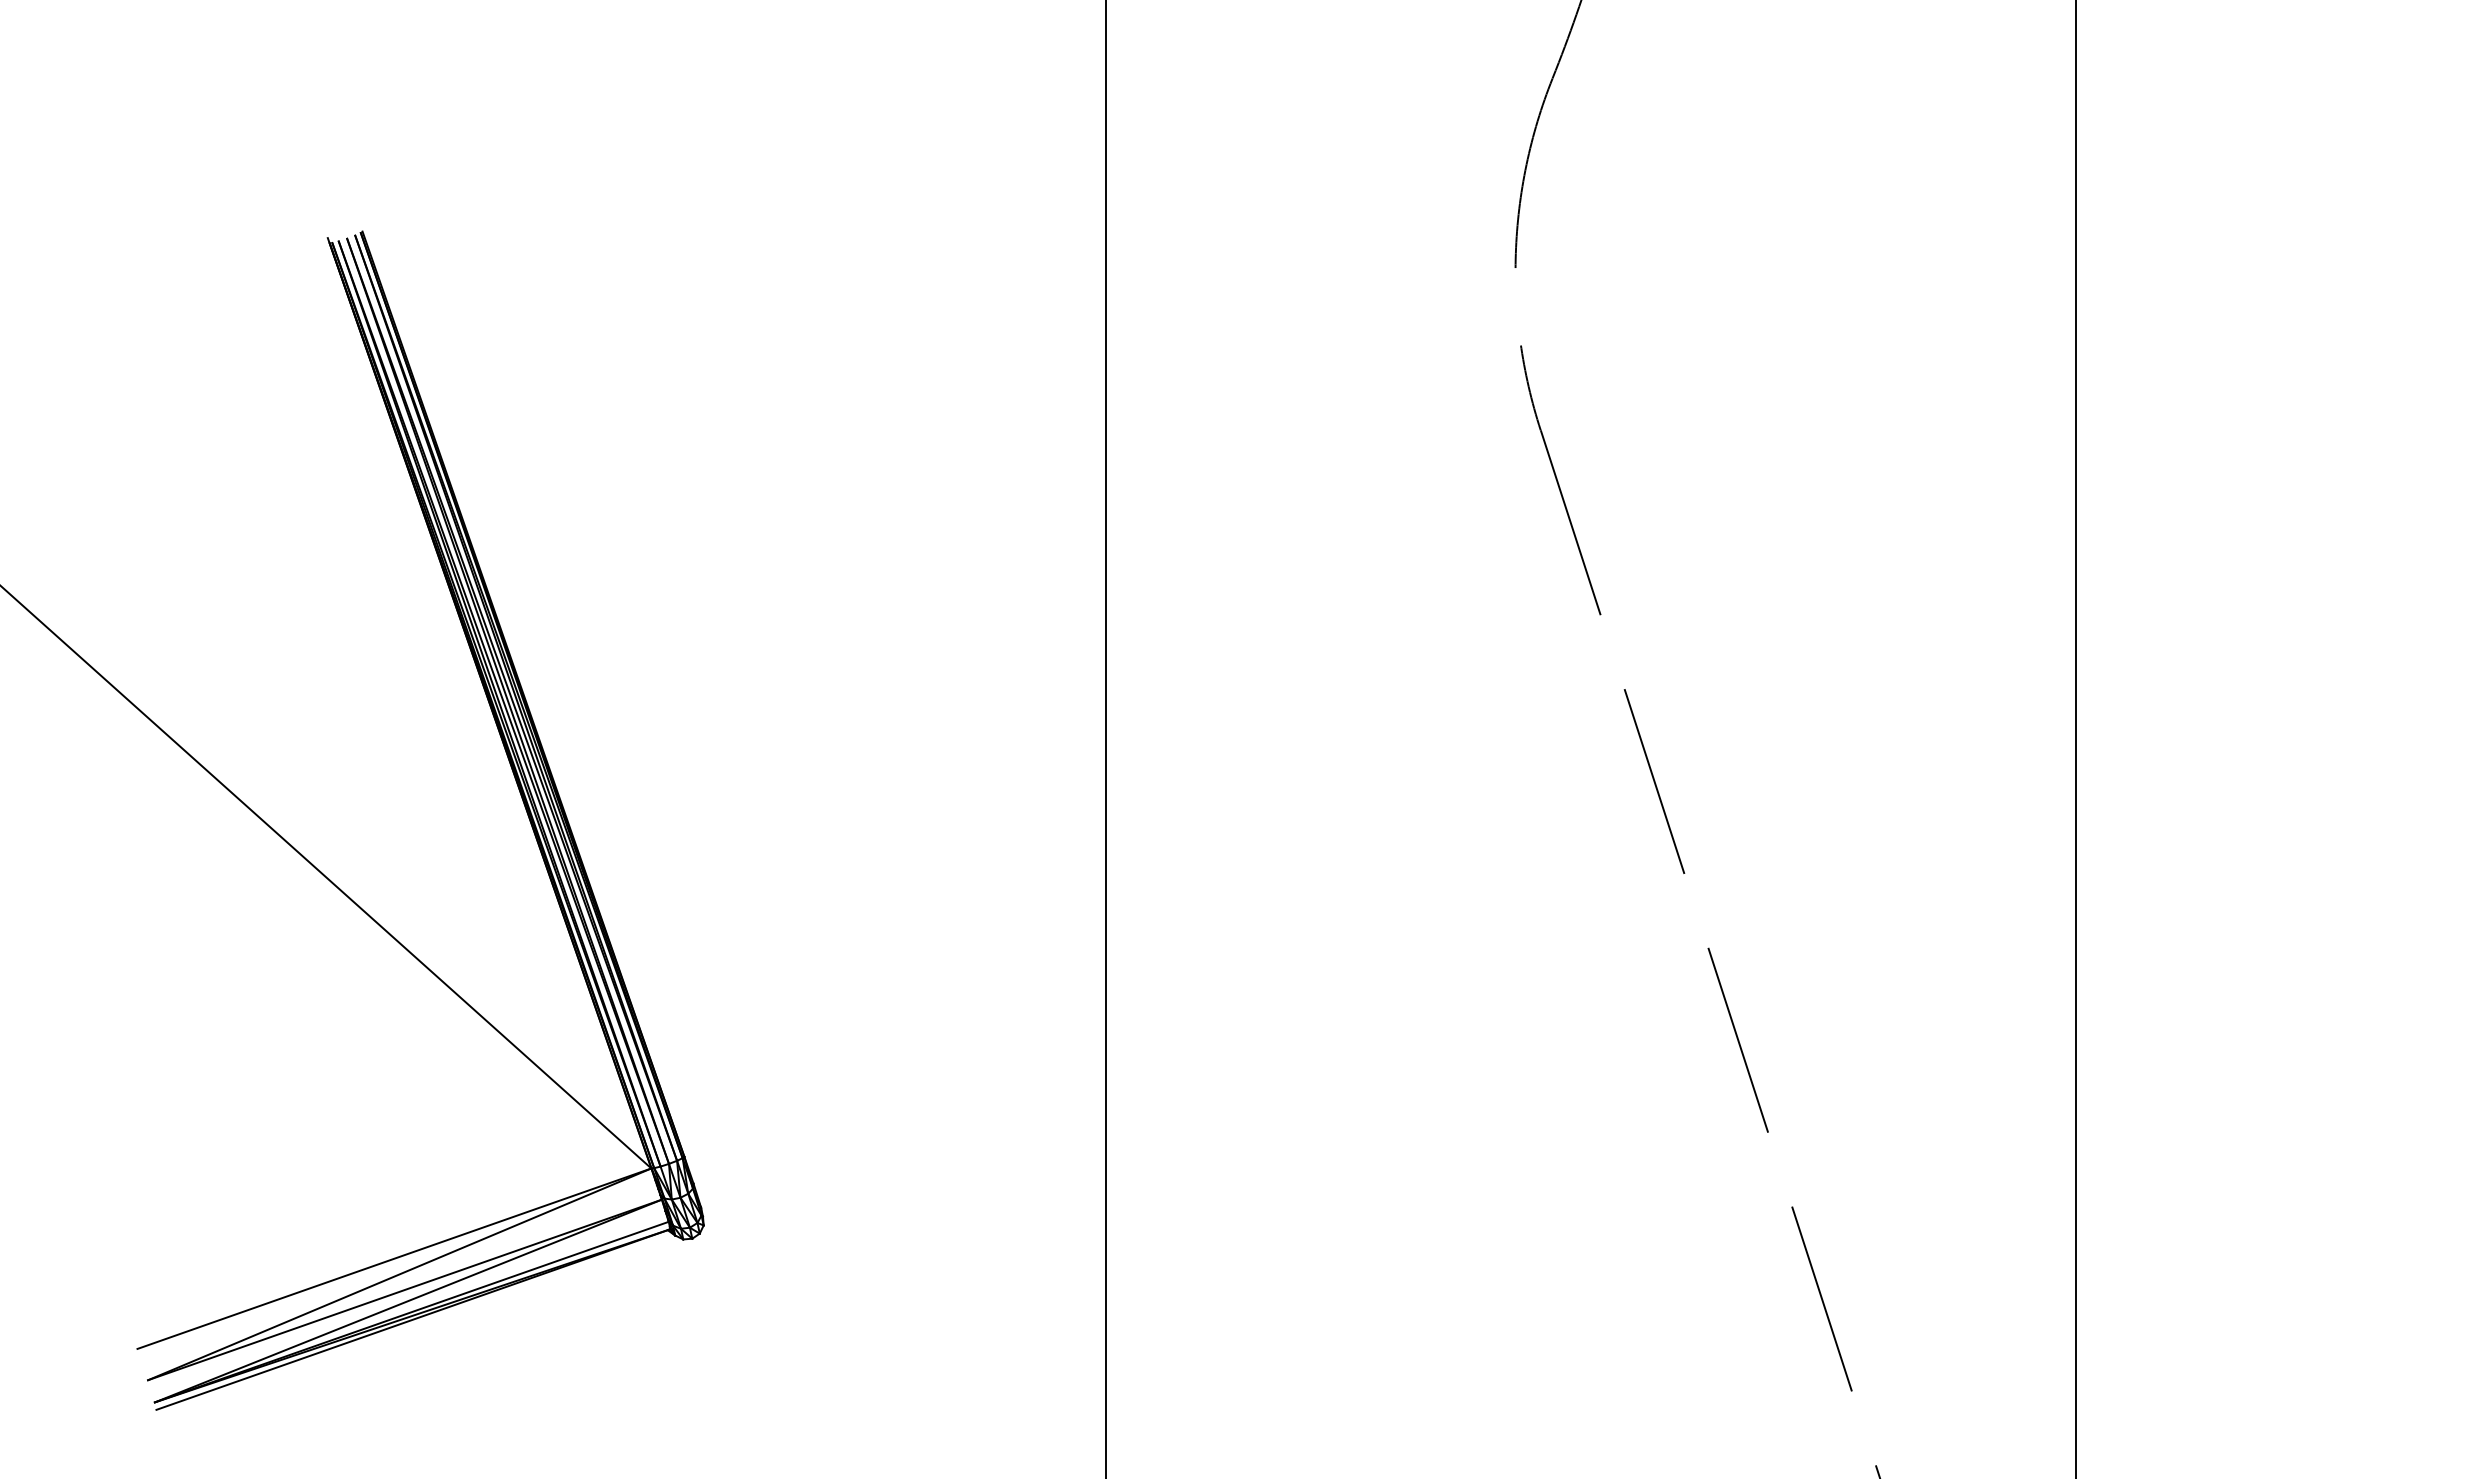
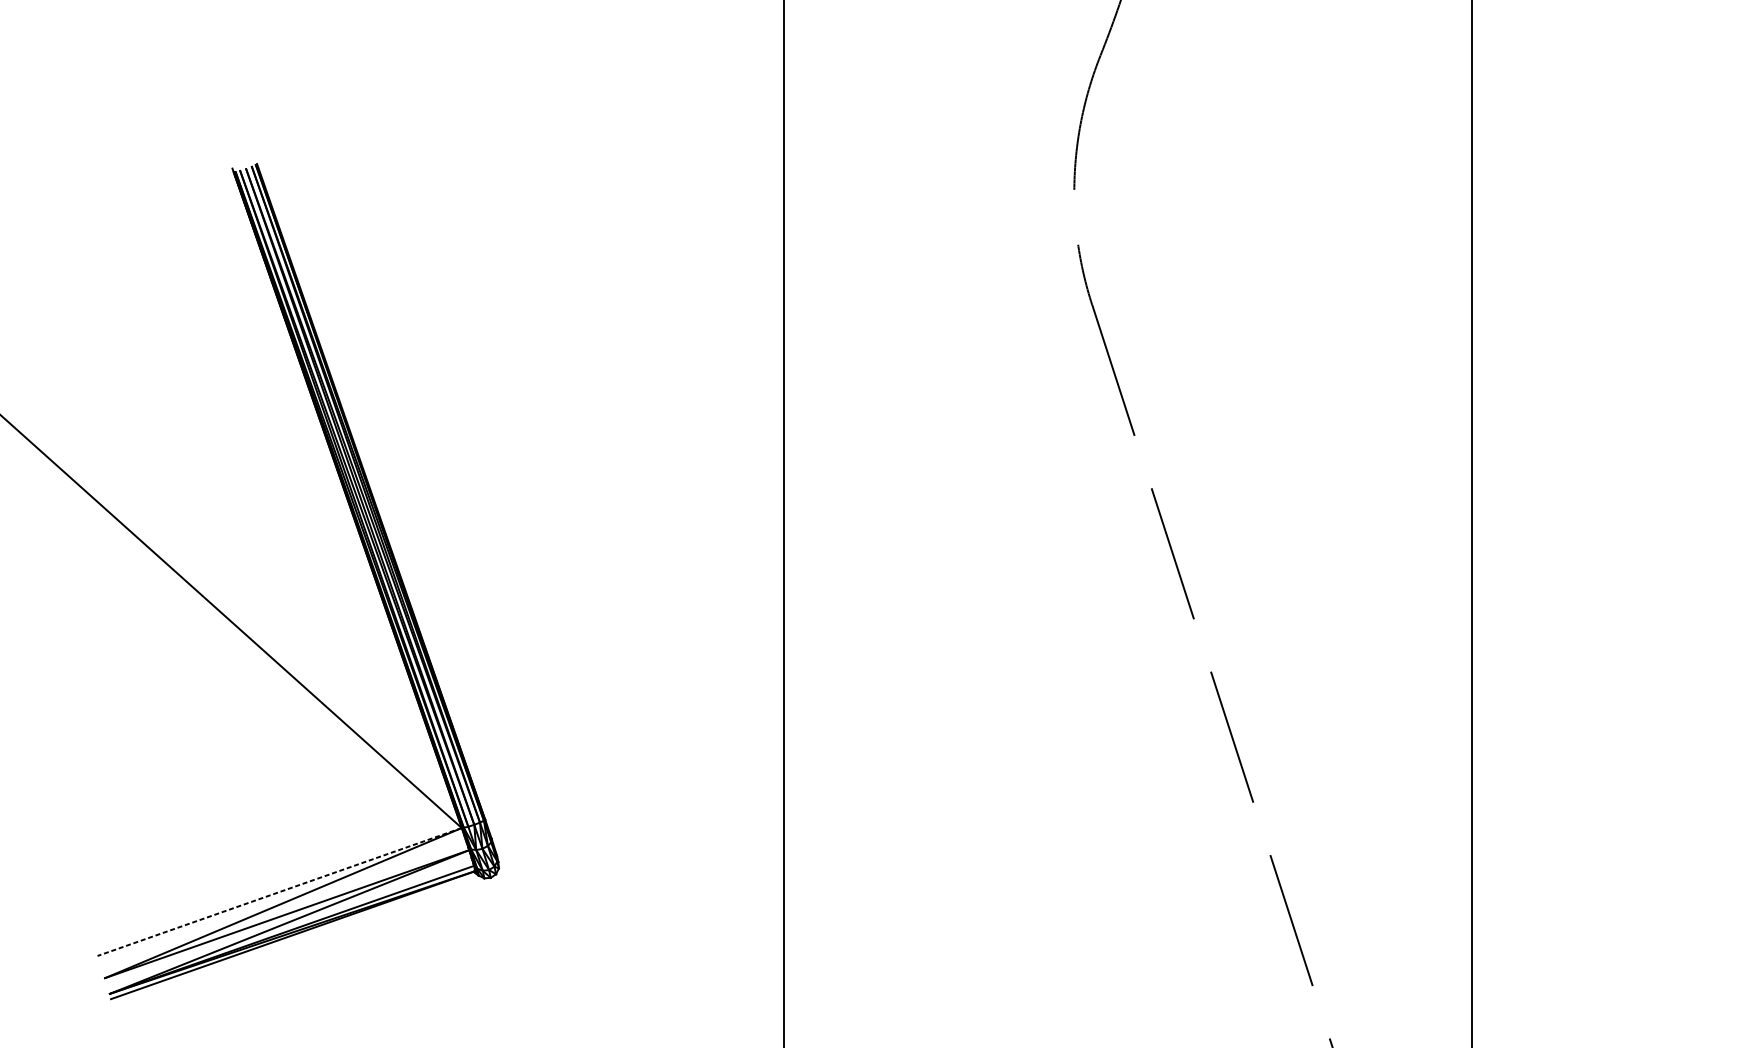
line: (393, 1258) -> (279, 891), solid -> dashed

